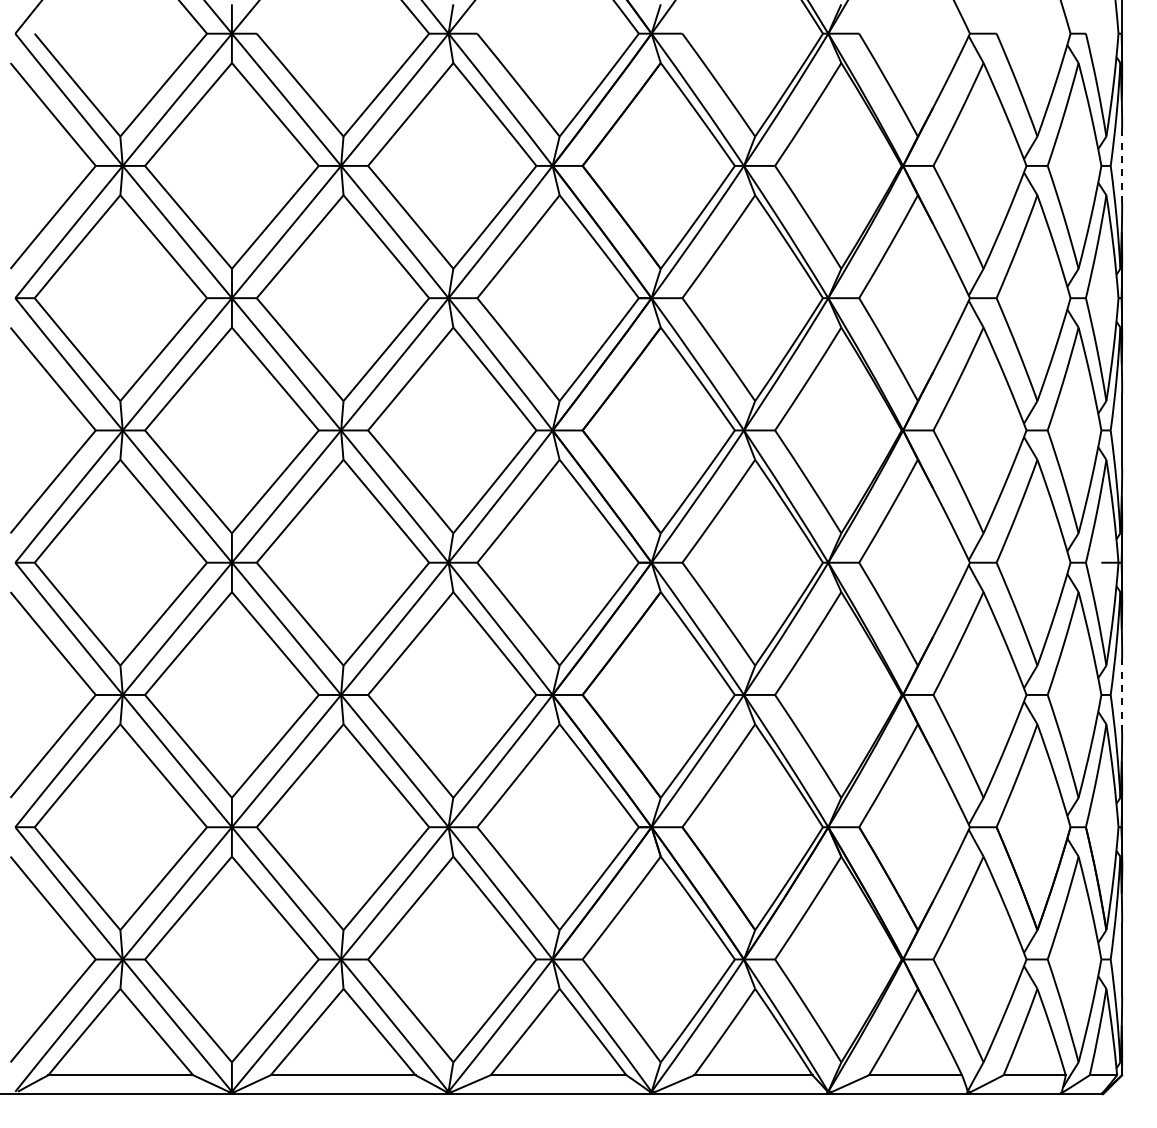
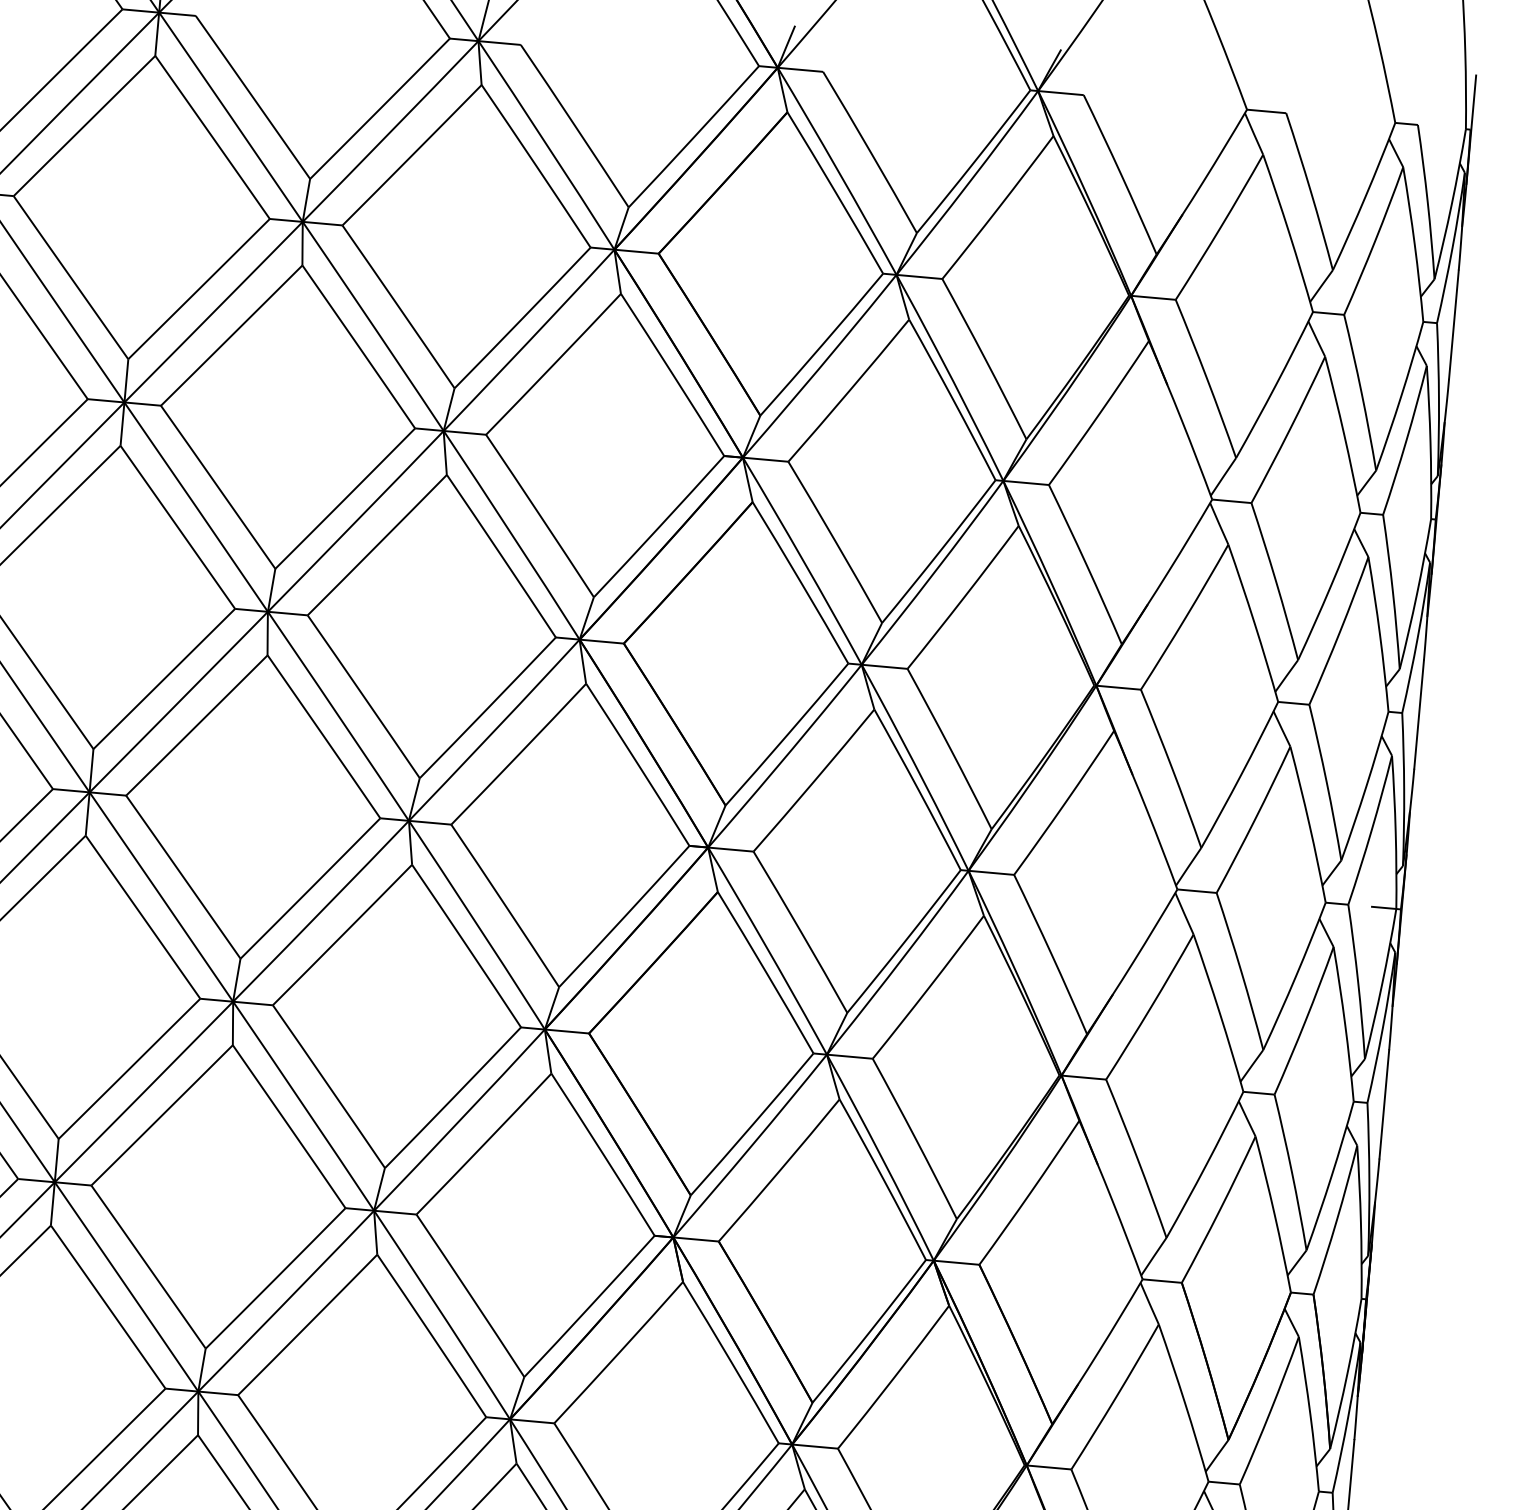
line: (1122, 165) -> (1454, 324), dashed -> solid
line: (1122, 694) -> (1384, 1103), dashed -> solid

